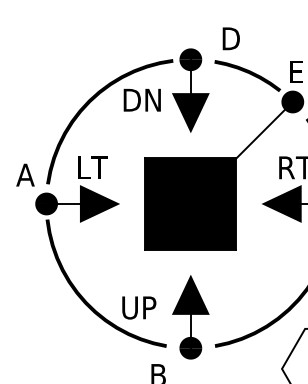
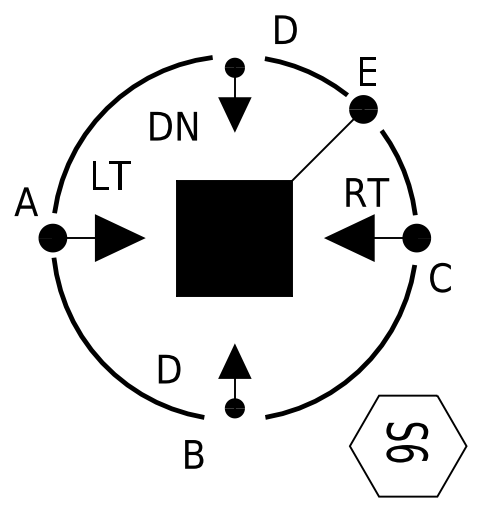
part: (190, 90) -> (234, 94), size x0.7
text: (142, 99) -> (173, 125), moved
text: (93, 167) -> (111, 175), moved
text: (139, 307) -> (169, 368), UP -> D
part: (190, 316) -> (234, 380), size x0.7

